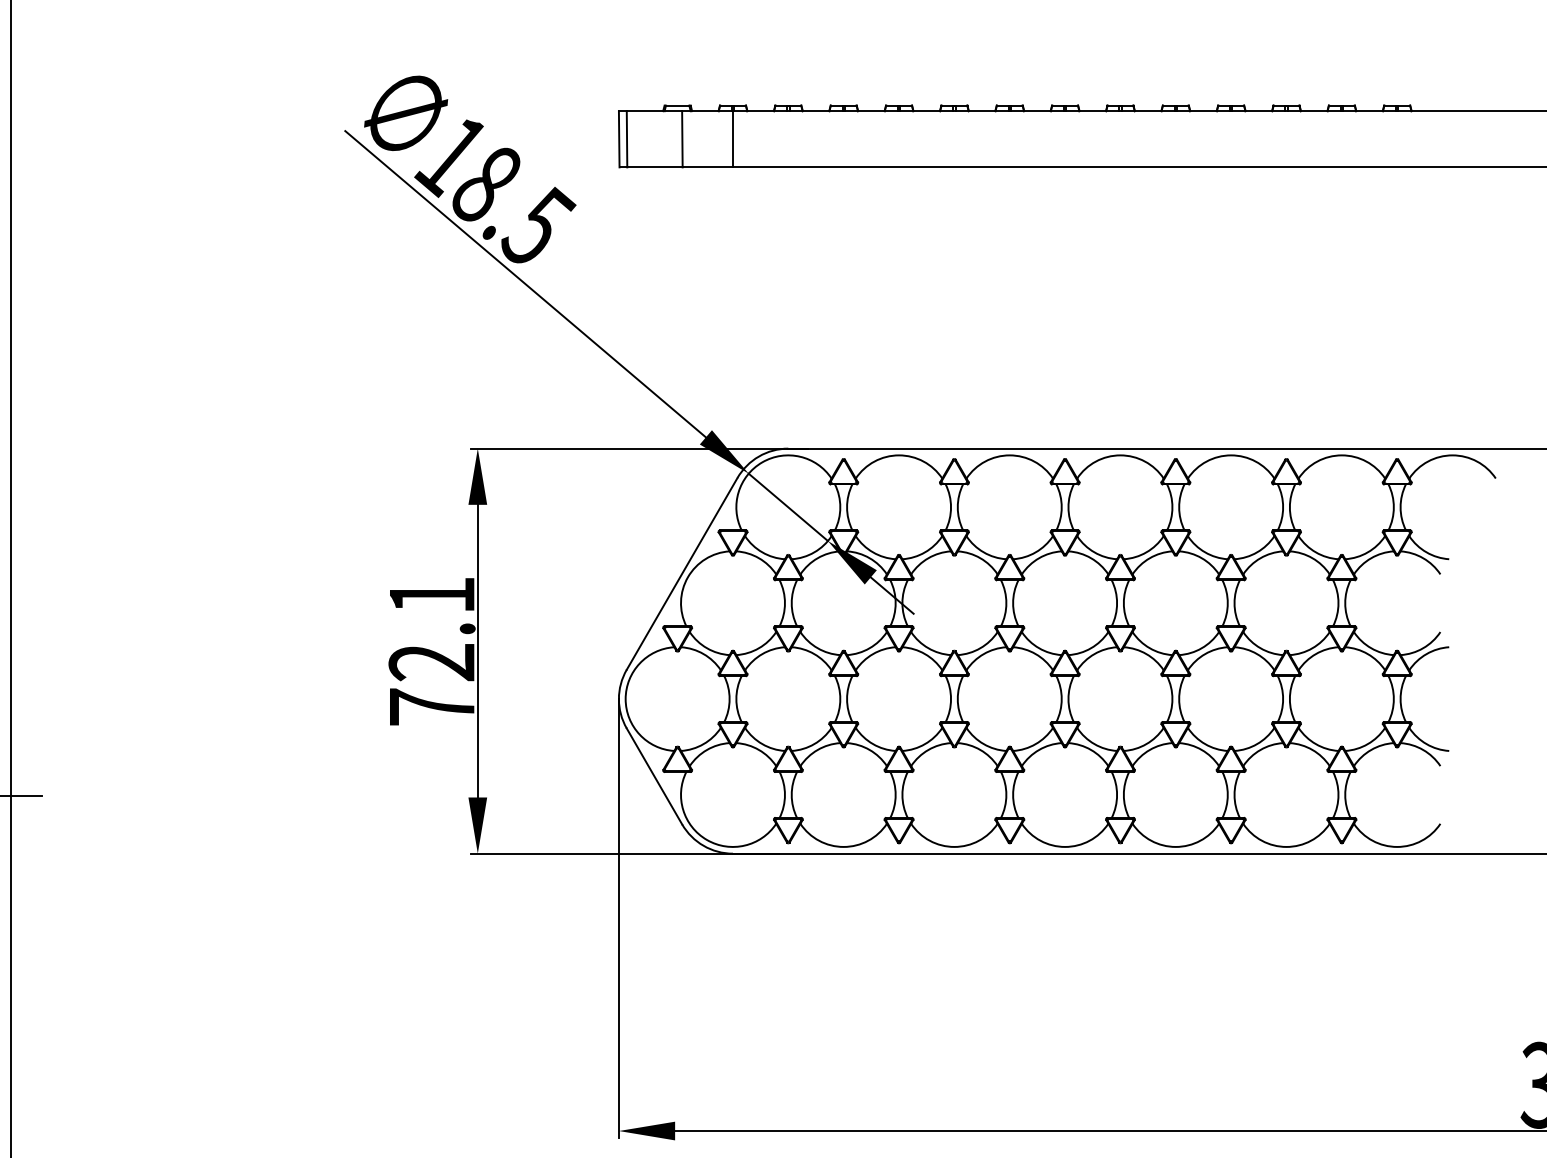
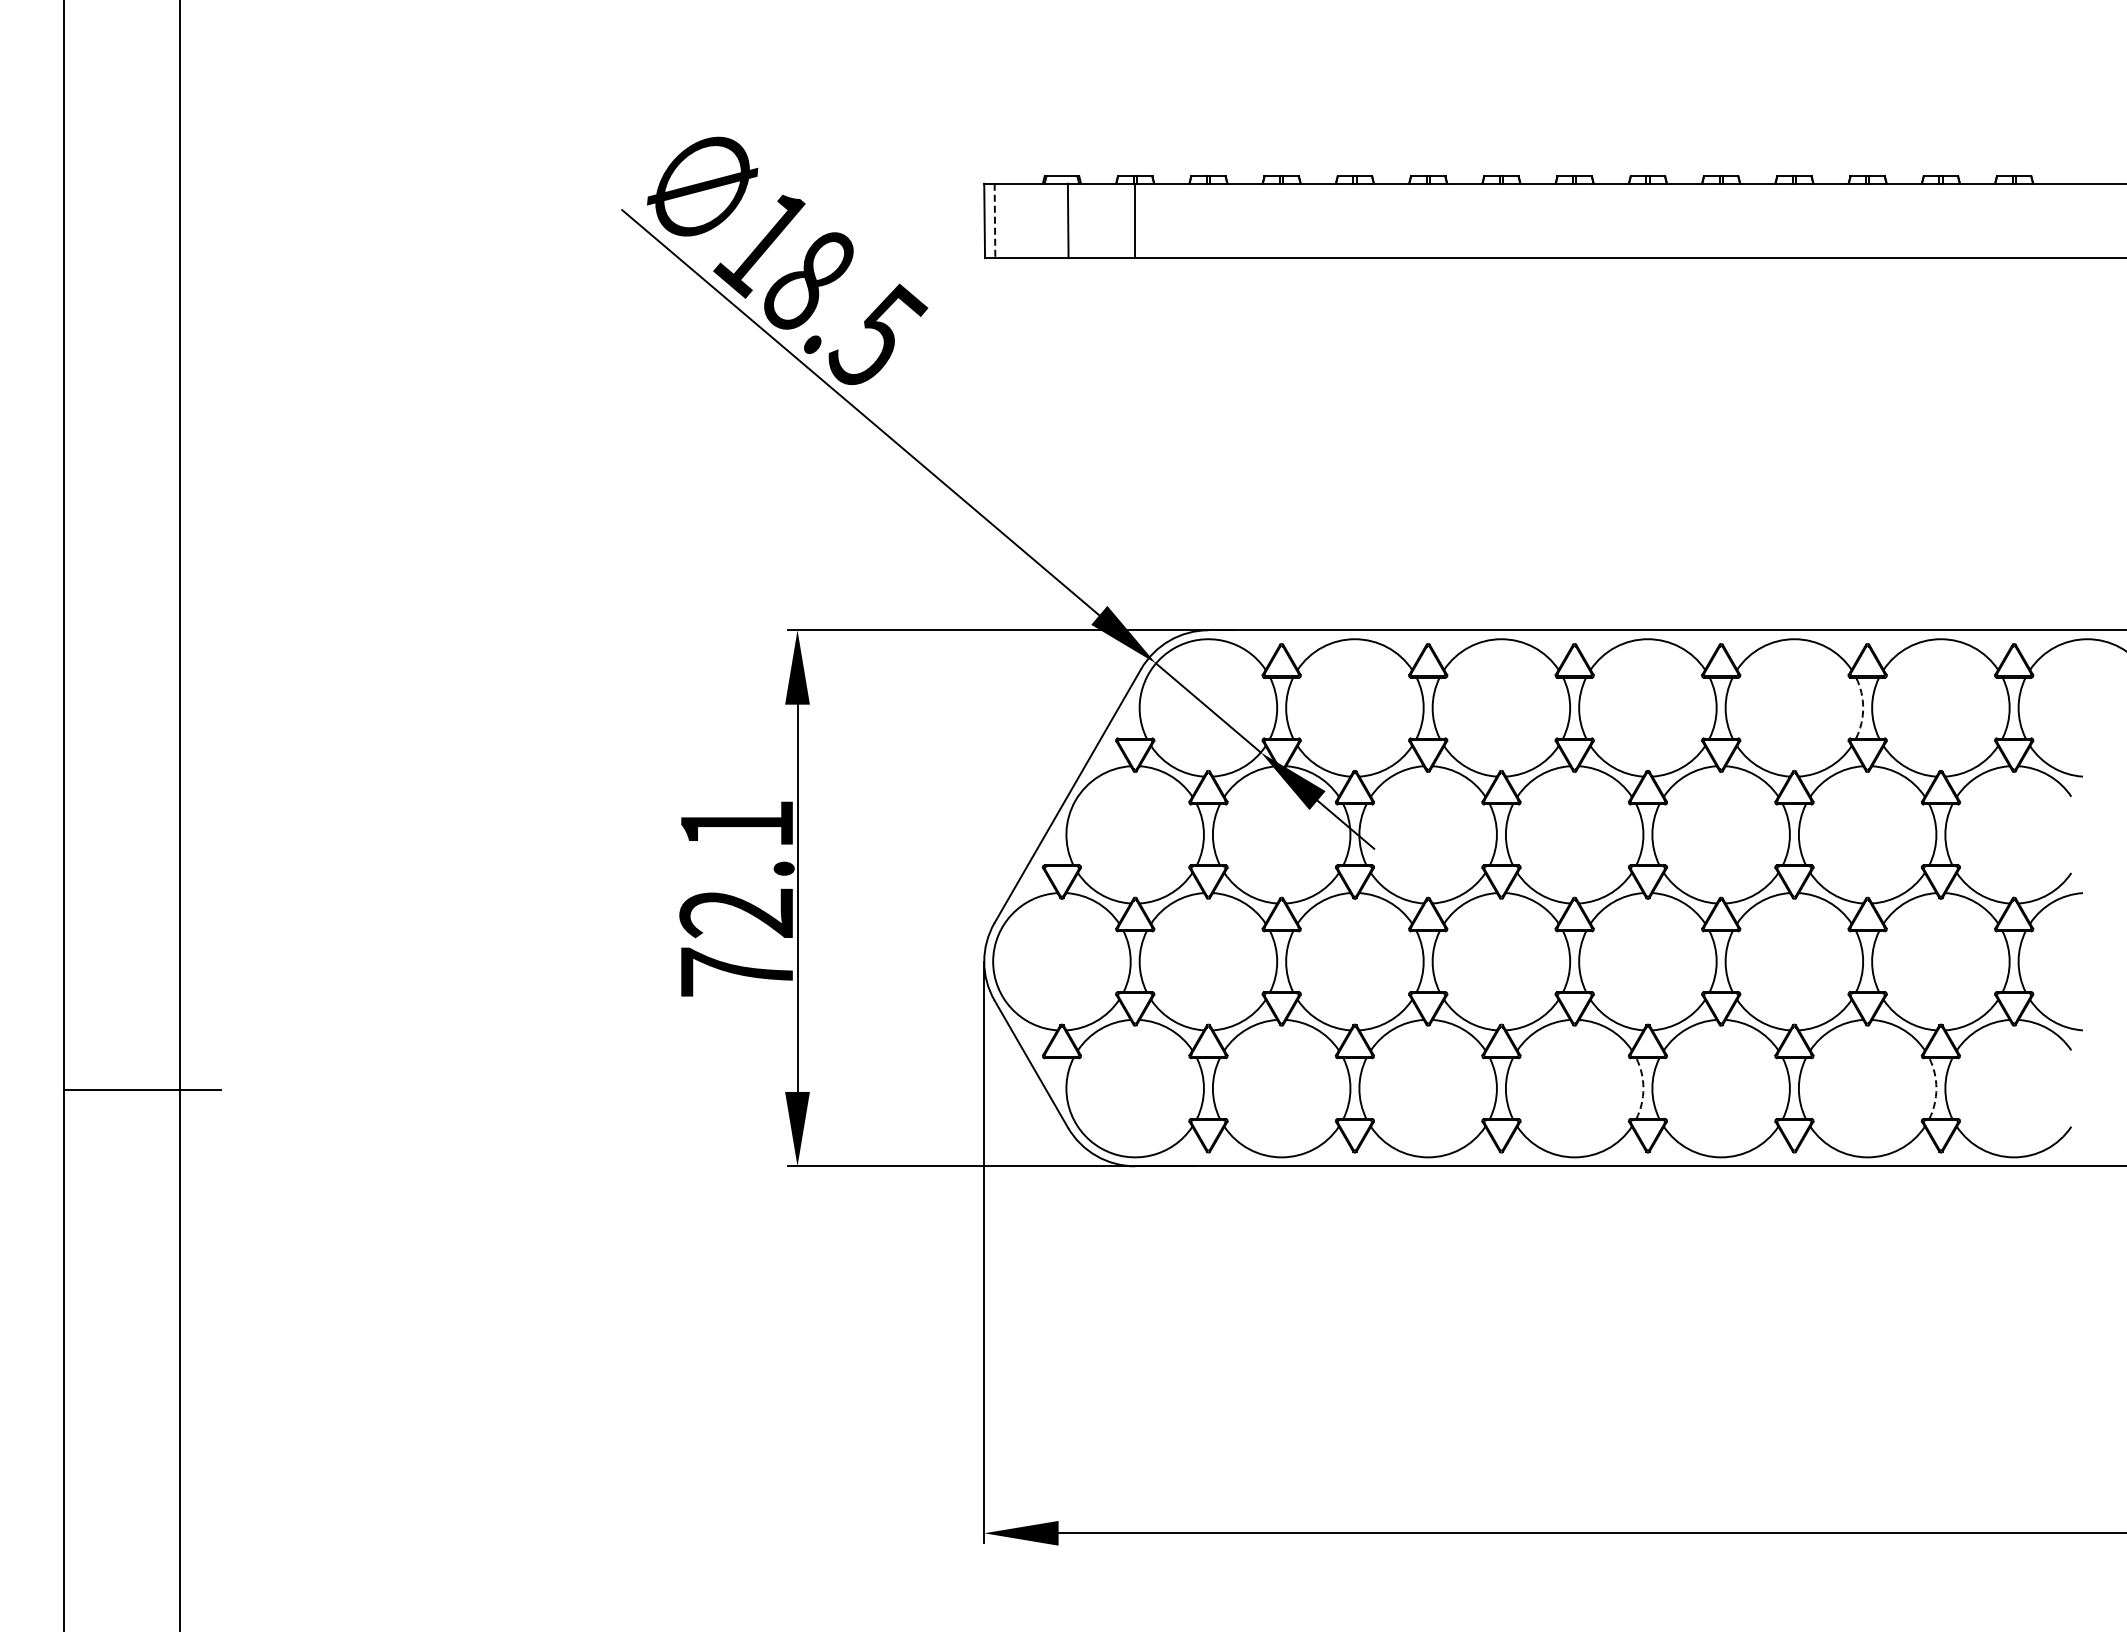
line: (626, 139) -> (994, 221), solid -> dashed
arc: (1283, 507) -> (1863, 708), solid -> dashed
arc: (1117, 794) -> (1643, 1088), solid -> dashed
arc: (1338, 794) -> (1936, 1088), solid -> dashed

